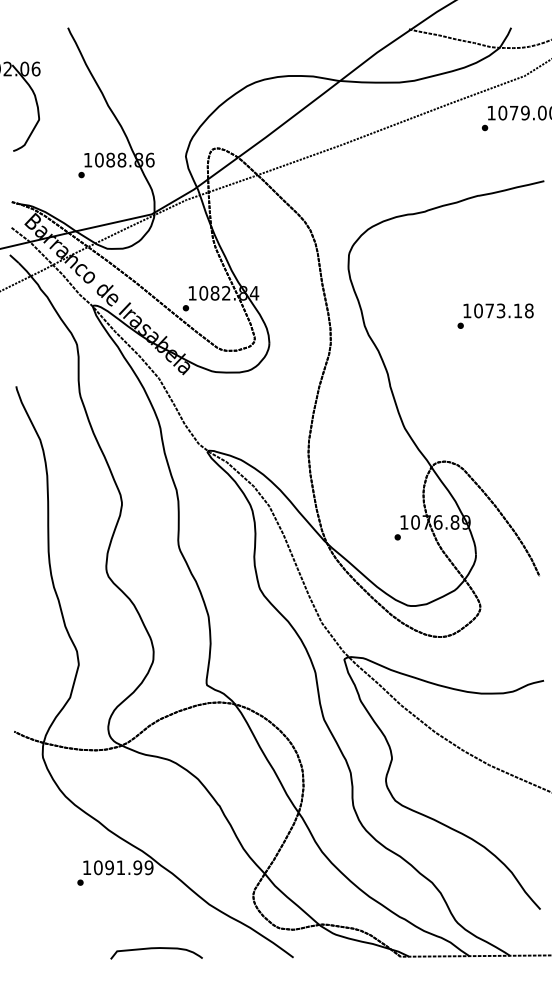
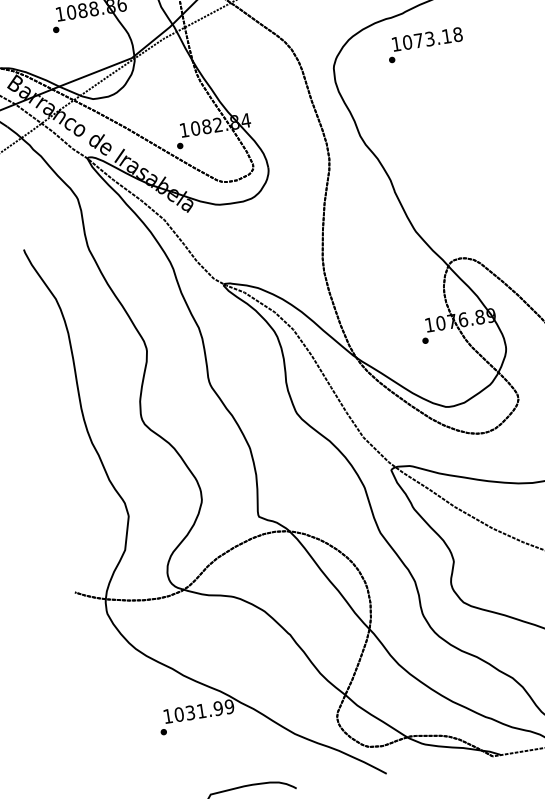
text: (495, 315) -> (425, 44), moved
text: (109, 867) -> (190, 712), 1091.99 -> 1031.99

